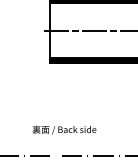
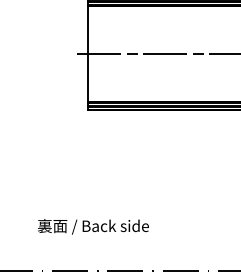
text: (64, 129) -> (93, 225), moved

